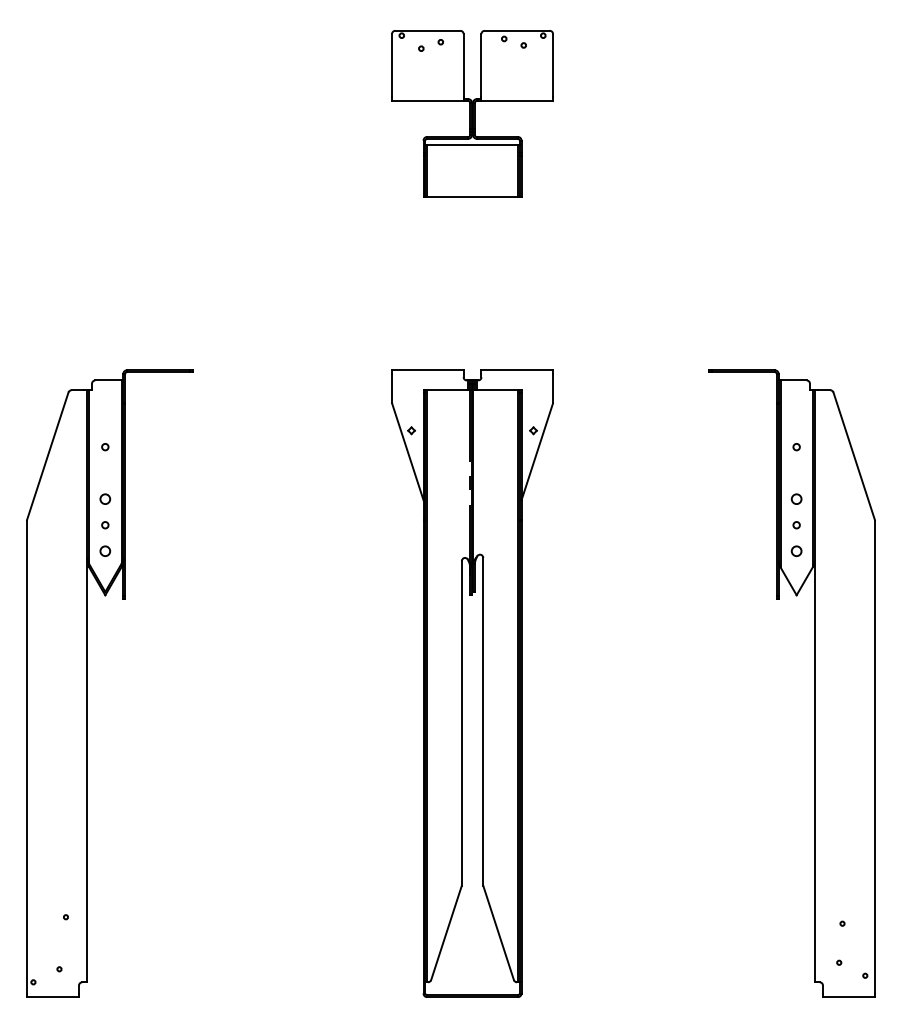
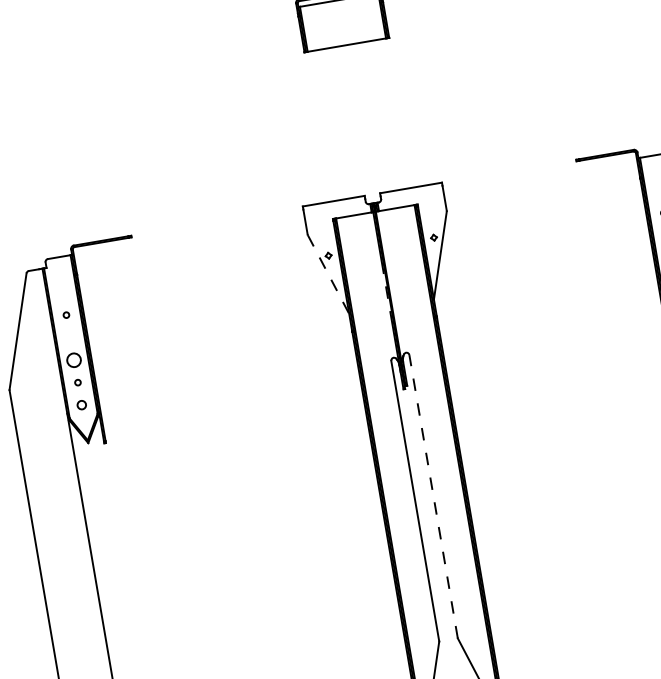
line: (407, 452) -> (328, 275), solid -> dashed
circle: (105, 498) -> (74, 359), size x1.6
line: (483, 721) -> (433, 496), solid -> dashed

